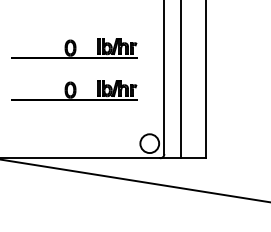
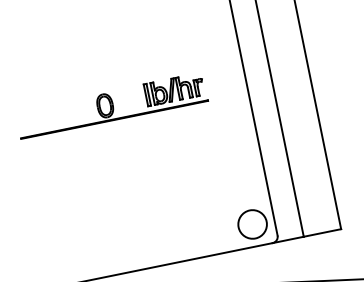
part: (74, 90) -> (124, 167), removed

